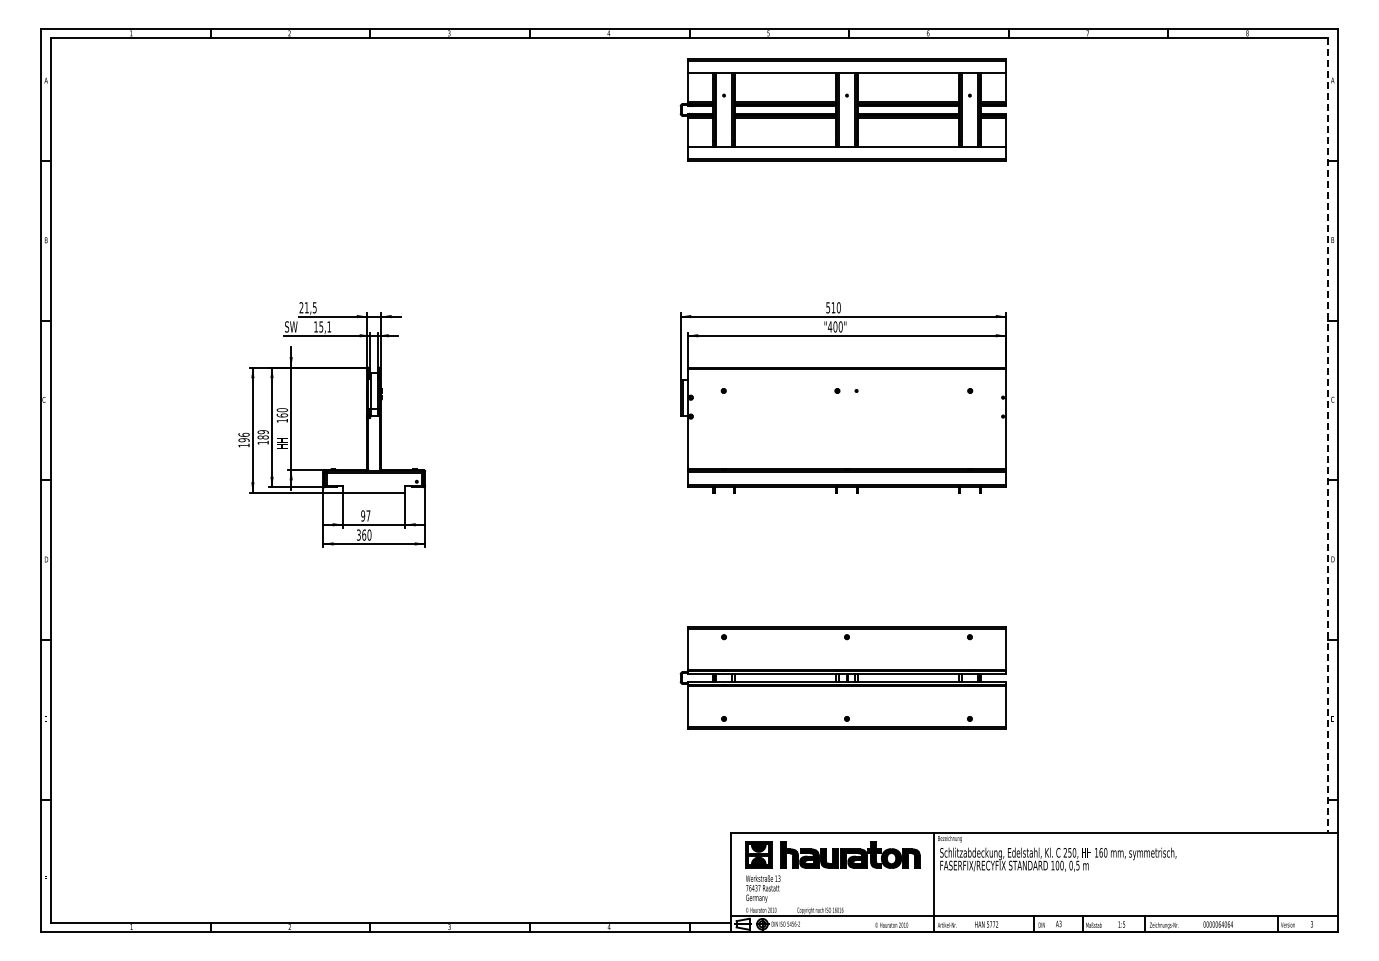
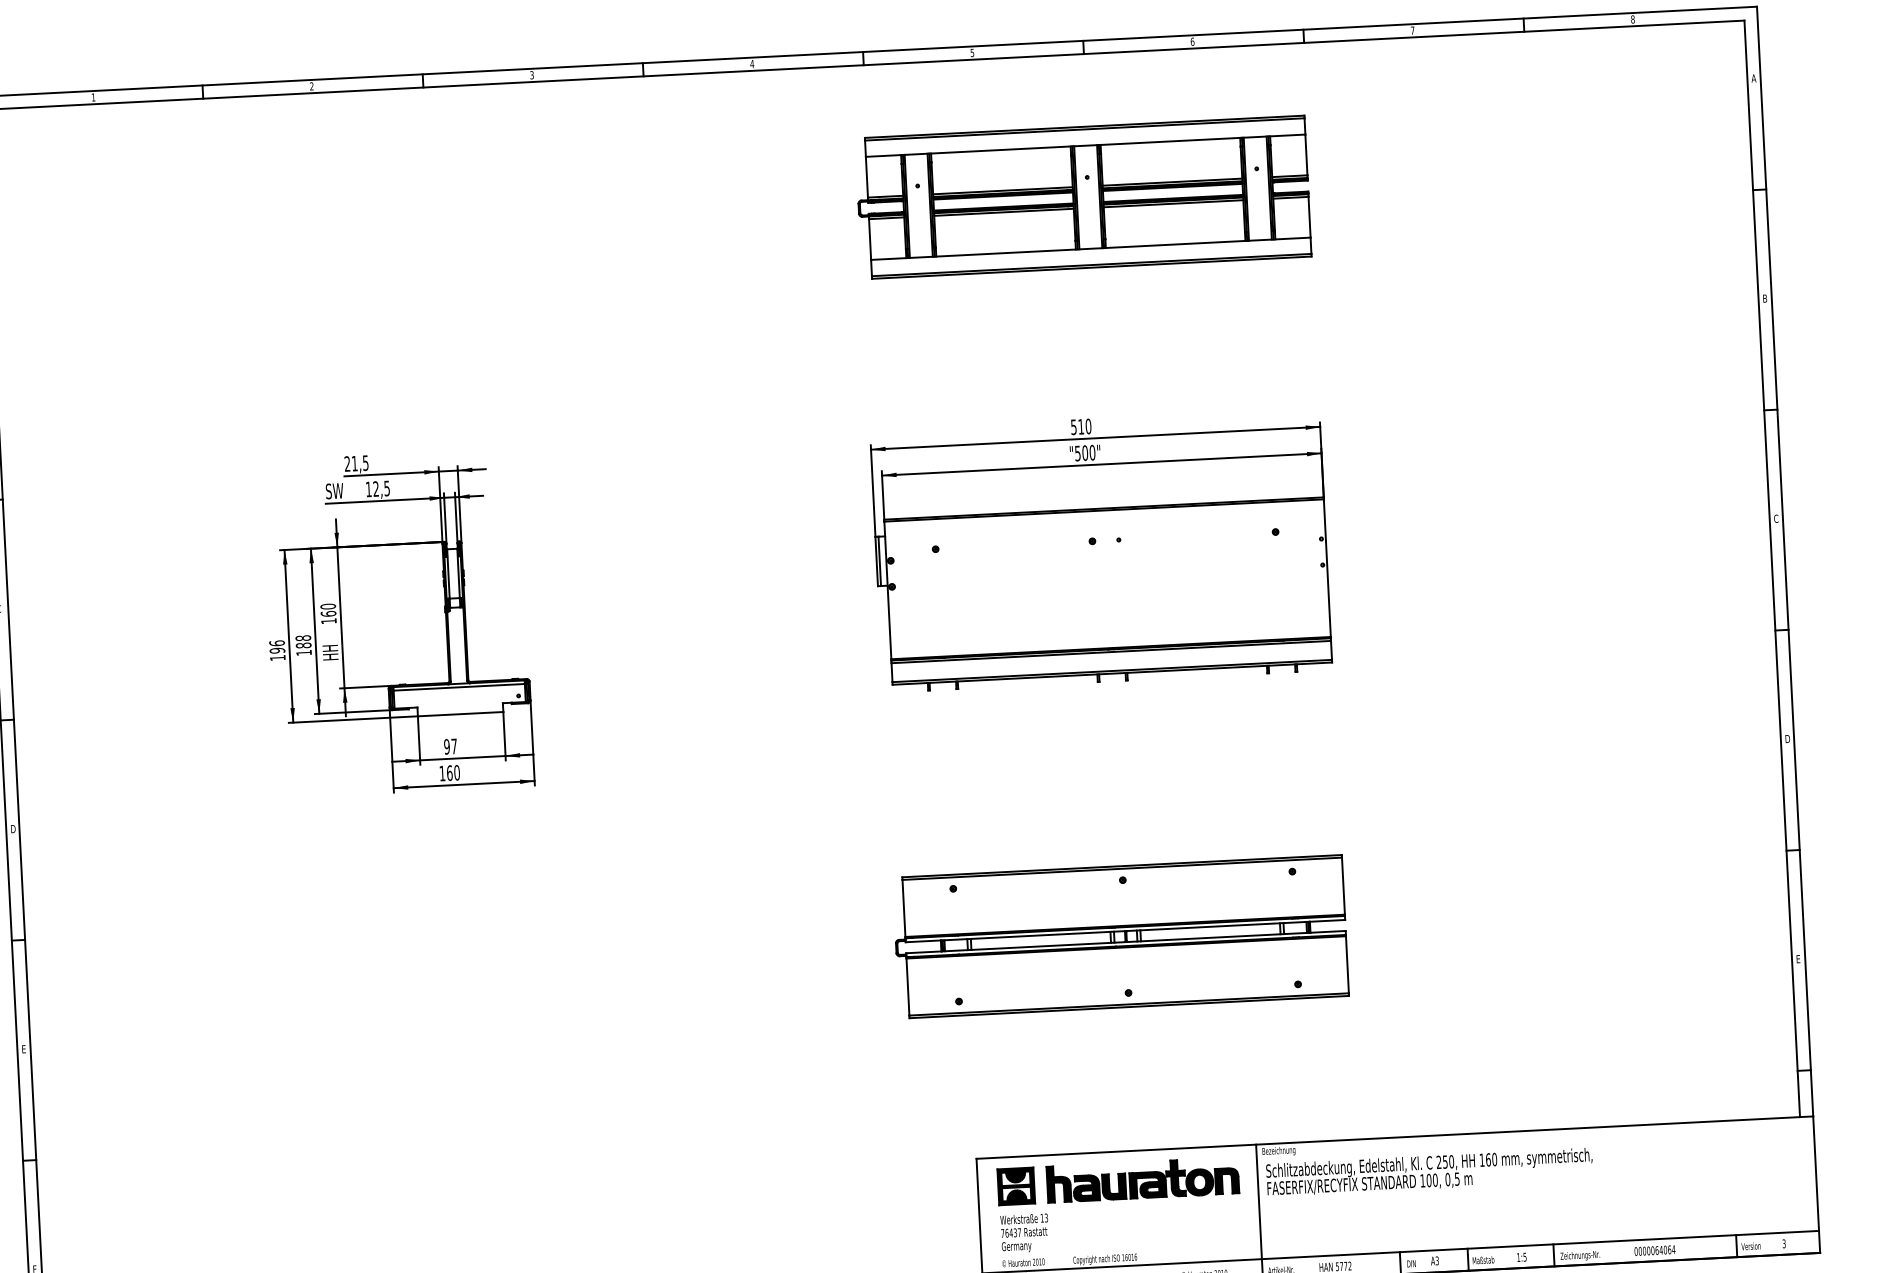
part: (842, 109) -> (1081, 196), moved
text: (325, 326) -> (381, 488), 15,1 -> 12,5
text: (830, 326) -> (1078, 452), "400" -> "500"
text: (262, 432) -> (302, 638), 189 -> 188
line: (1328, 436) -> (1772, 569), dashed -> solid
text: (358, 534) -> (441, 772), 360 -> 160

